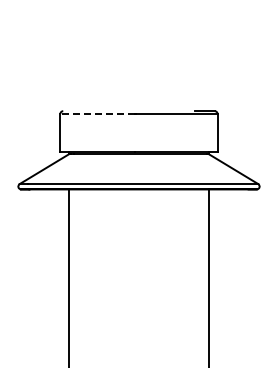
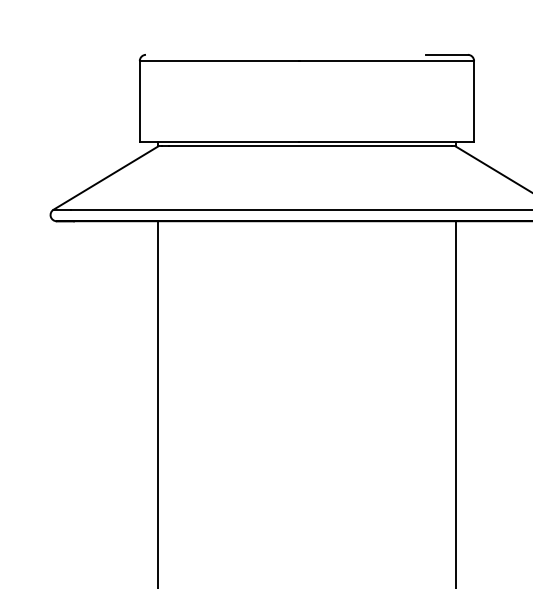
line: (97, 114) -> (218, 61), dashed -> solid

